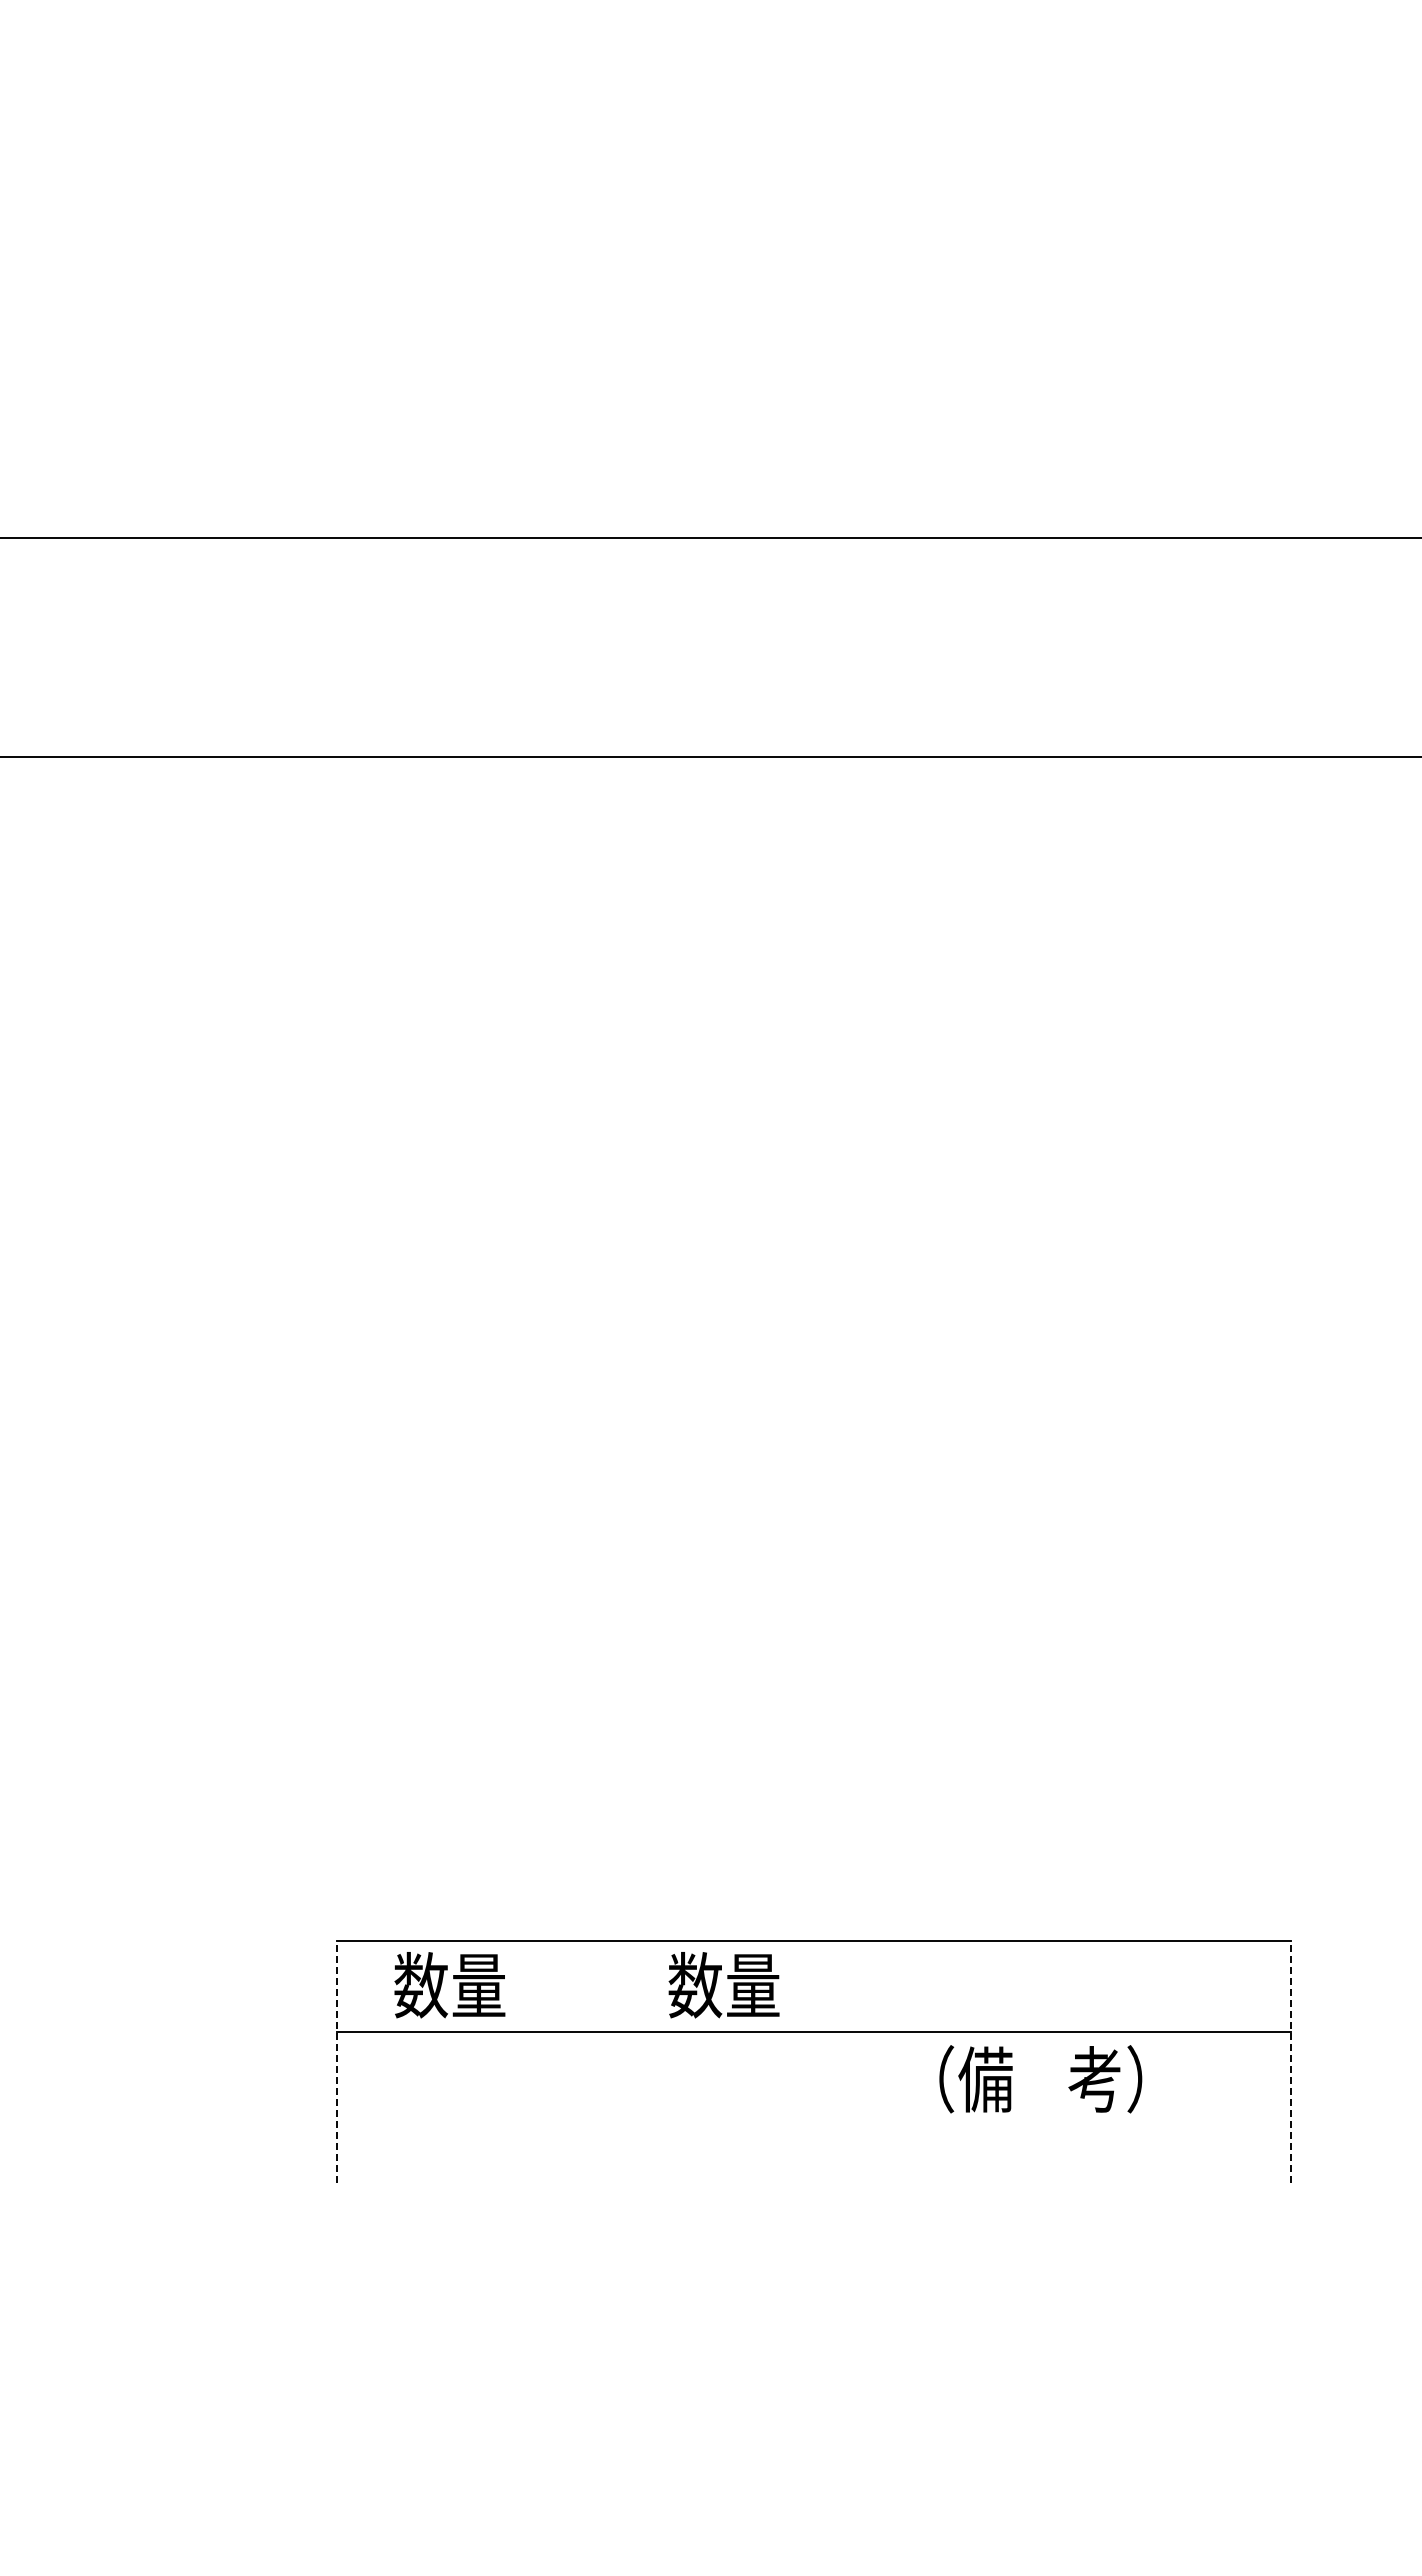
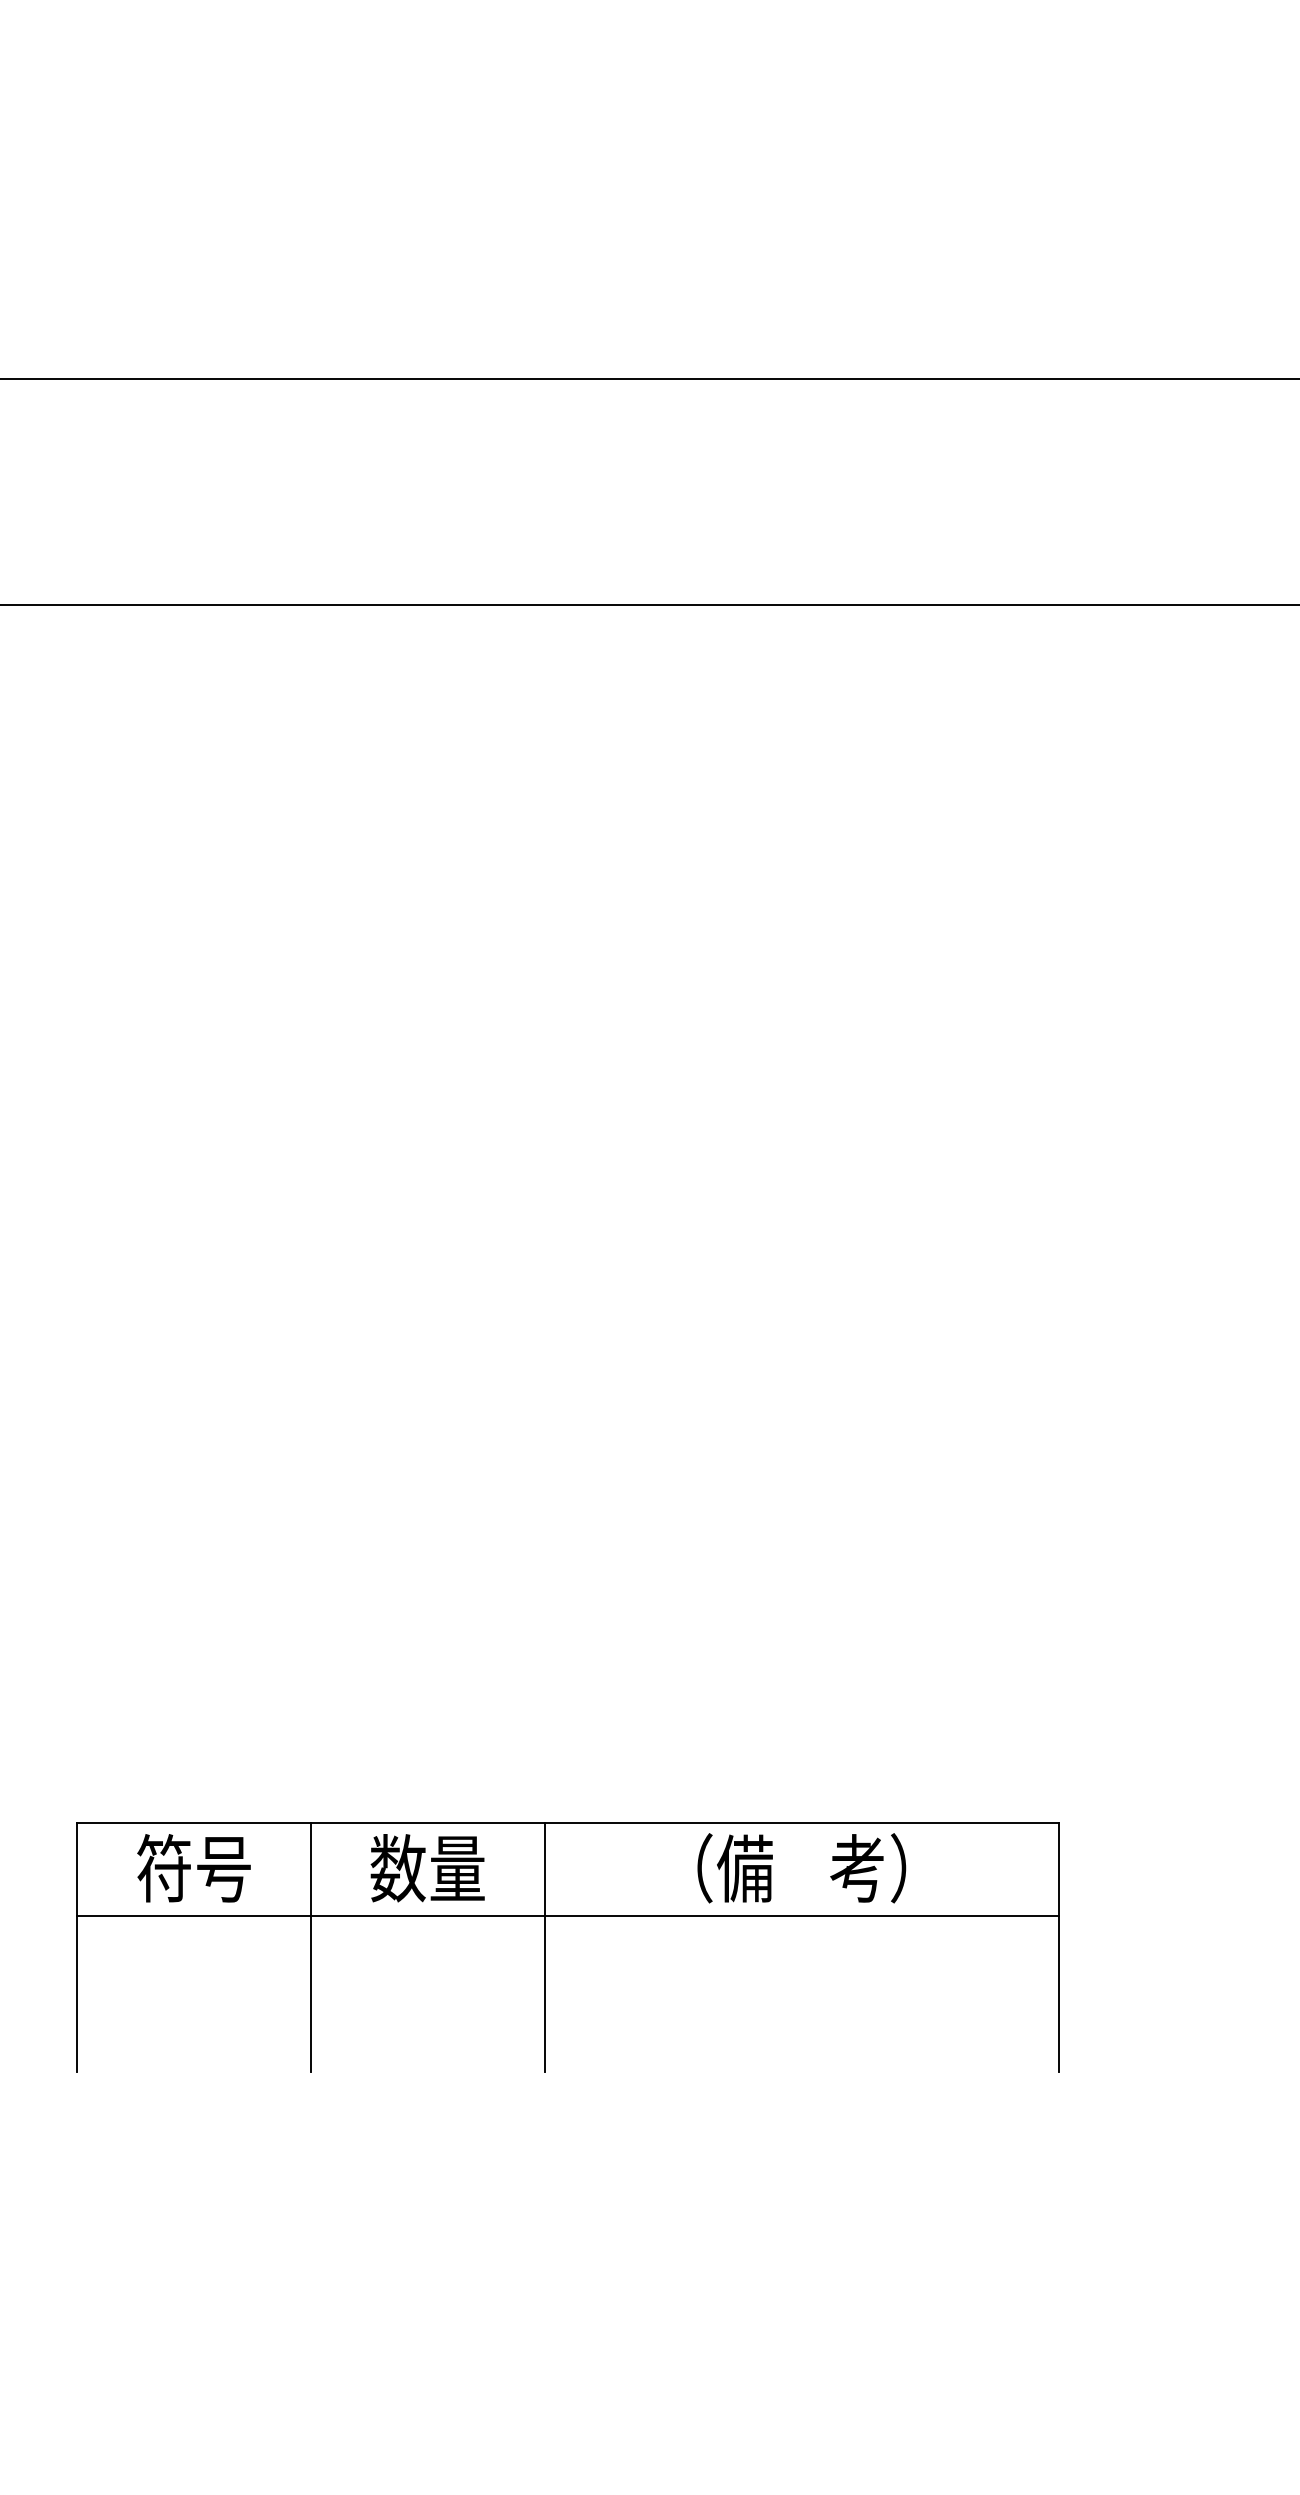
text: (449, 1985) -> (193, 1868), 数量 -> 符号
text: (723, 1985) -> (427, 1868), moved
line: (336, 2061) -> (77, 1946), dashed -> solid
line: (563, 2061) -> (310, 1946), added
line: (790, 2061) -> (544, 1946), added
line: (1290, 2061) -> (1058, 1946), dashed -> solid
text: (1040, 2079) -> (801, 1868), moved

